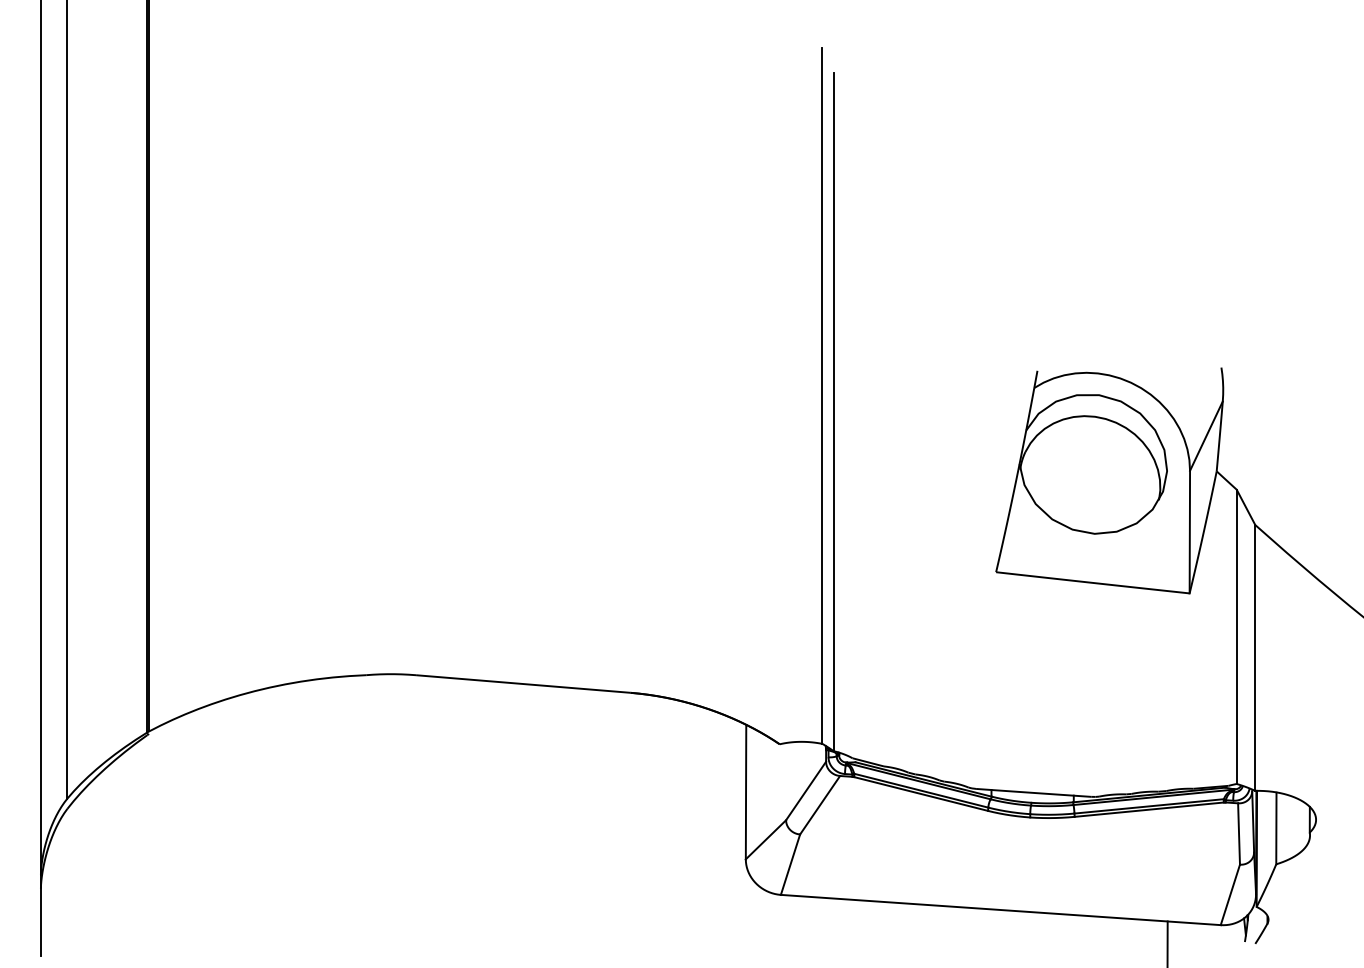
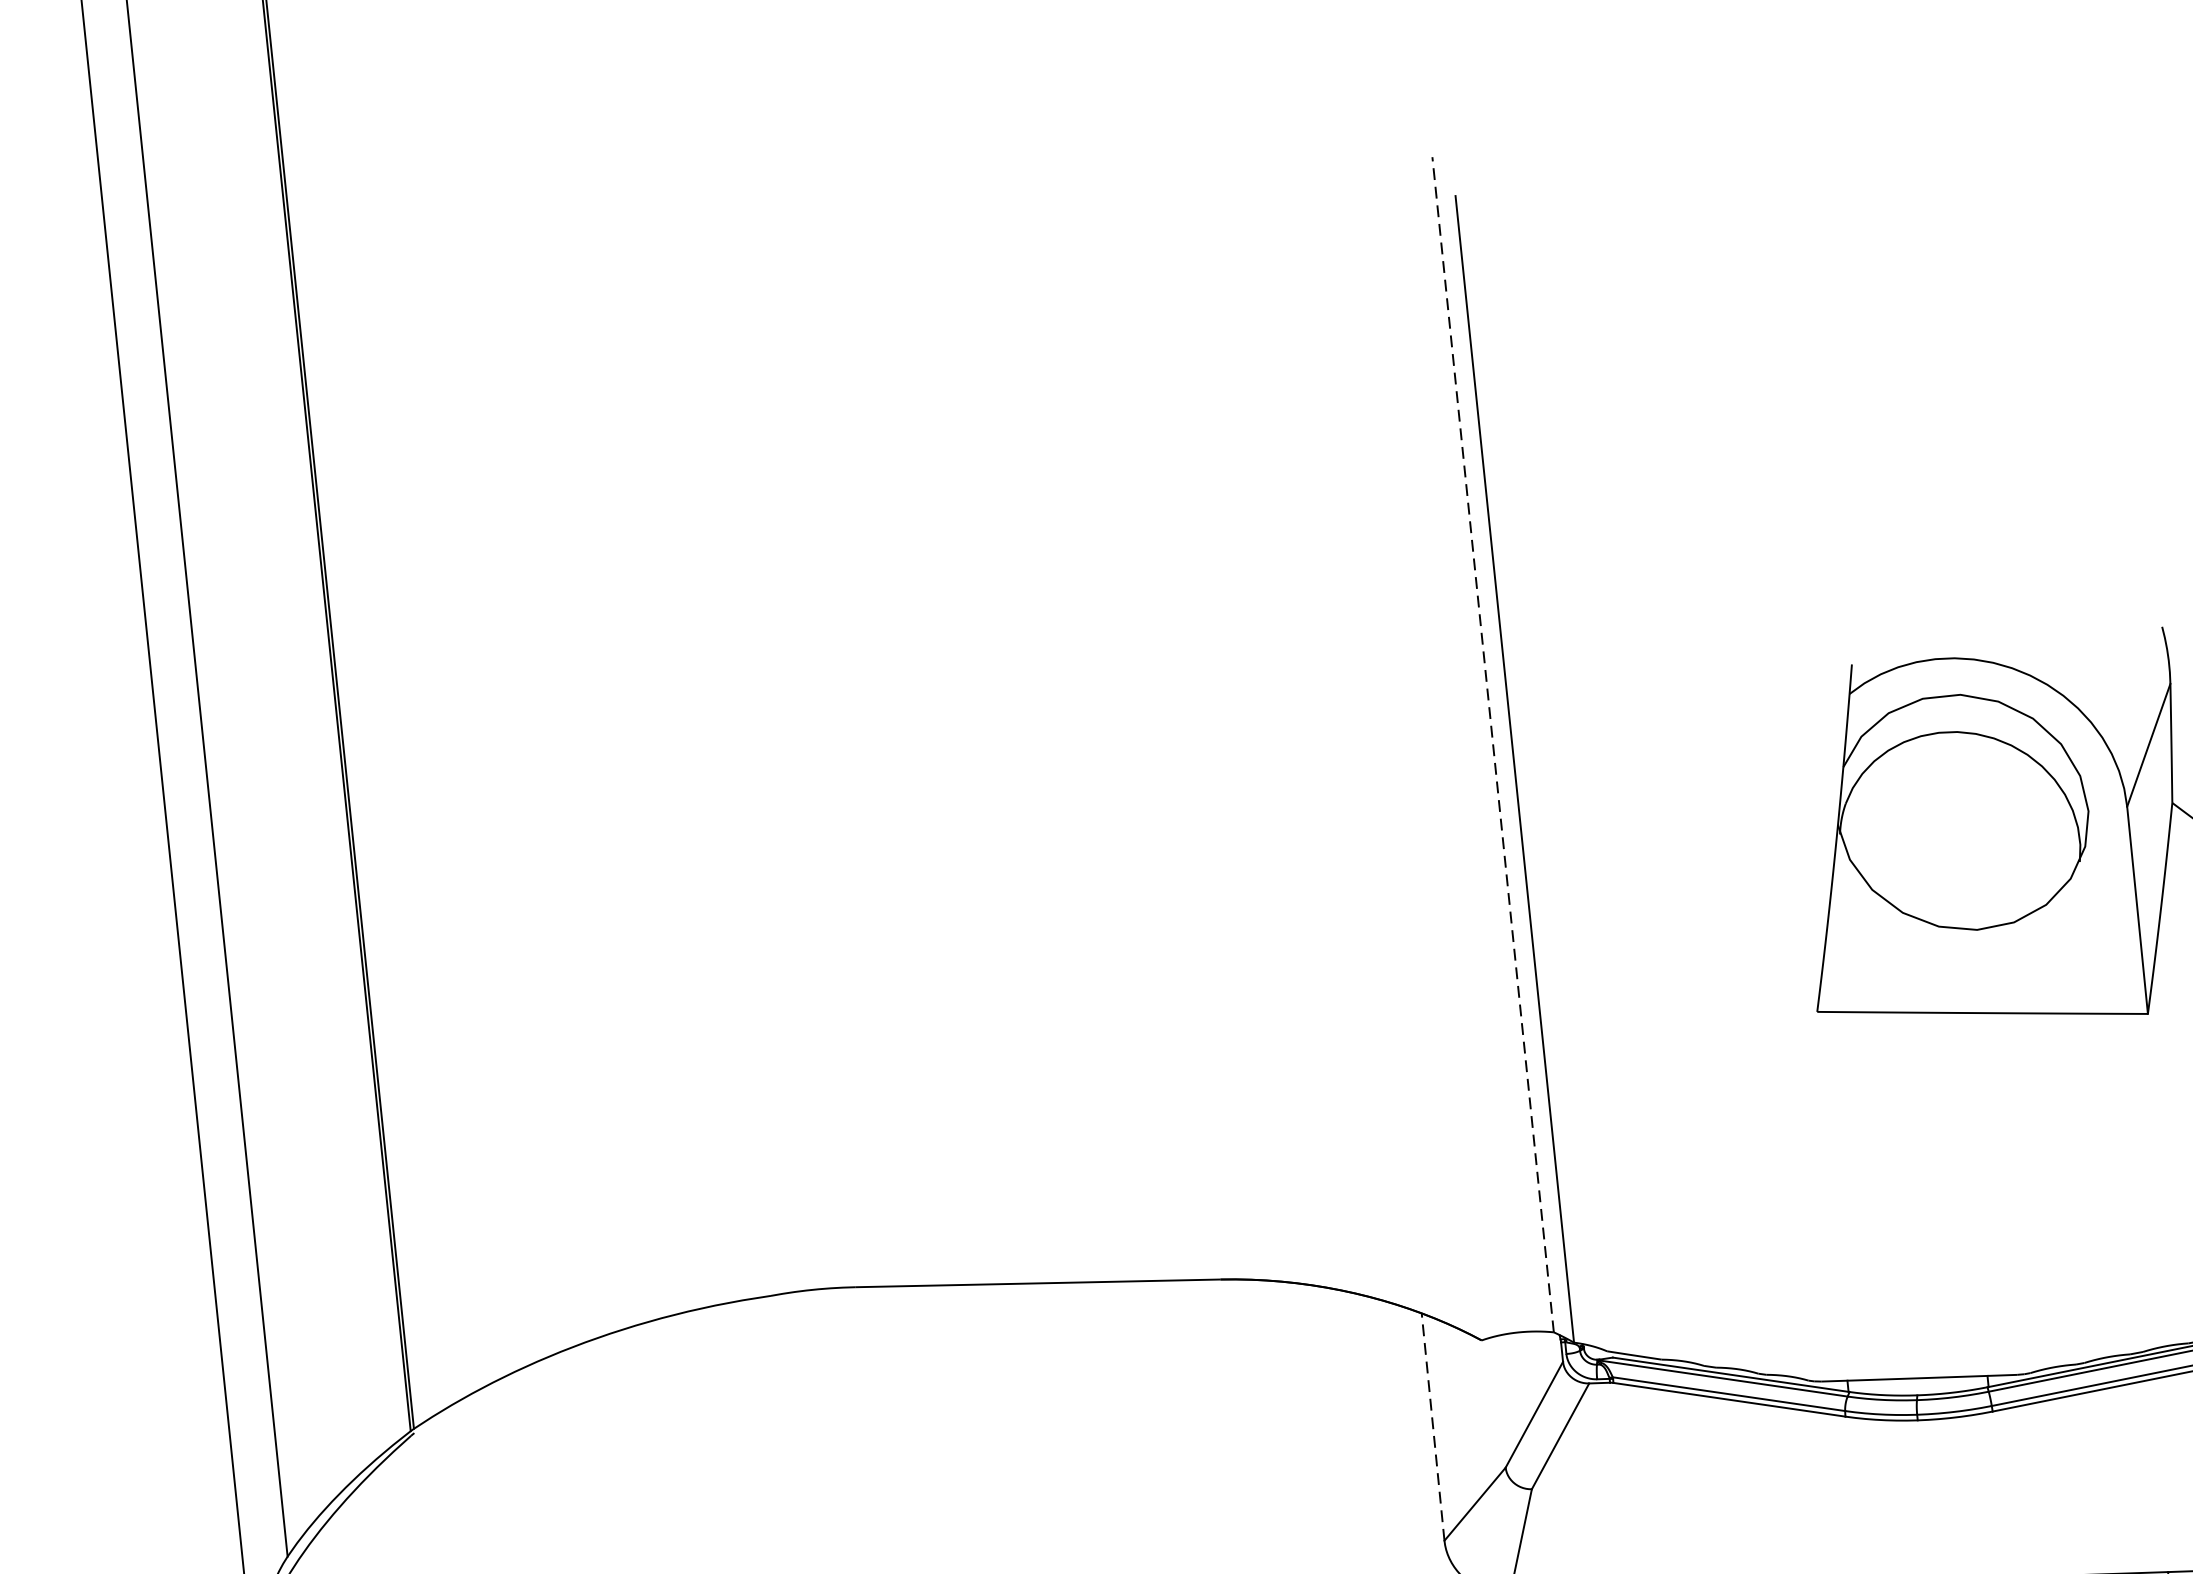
line: (822, 396) -> (1493, 745), solid -> dashed
line: (746, 791) -> (1433, 1426), solid -> dashed

